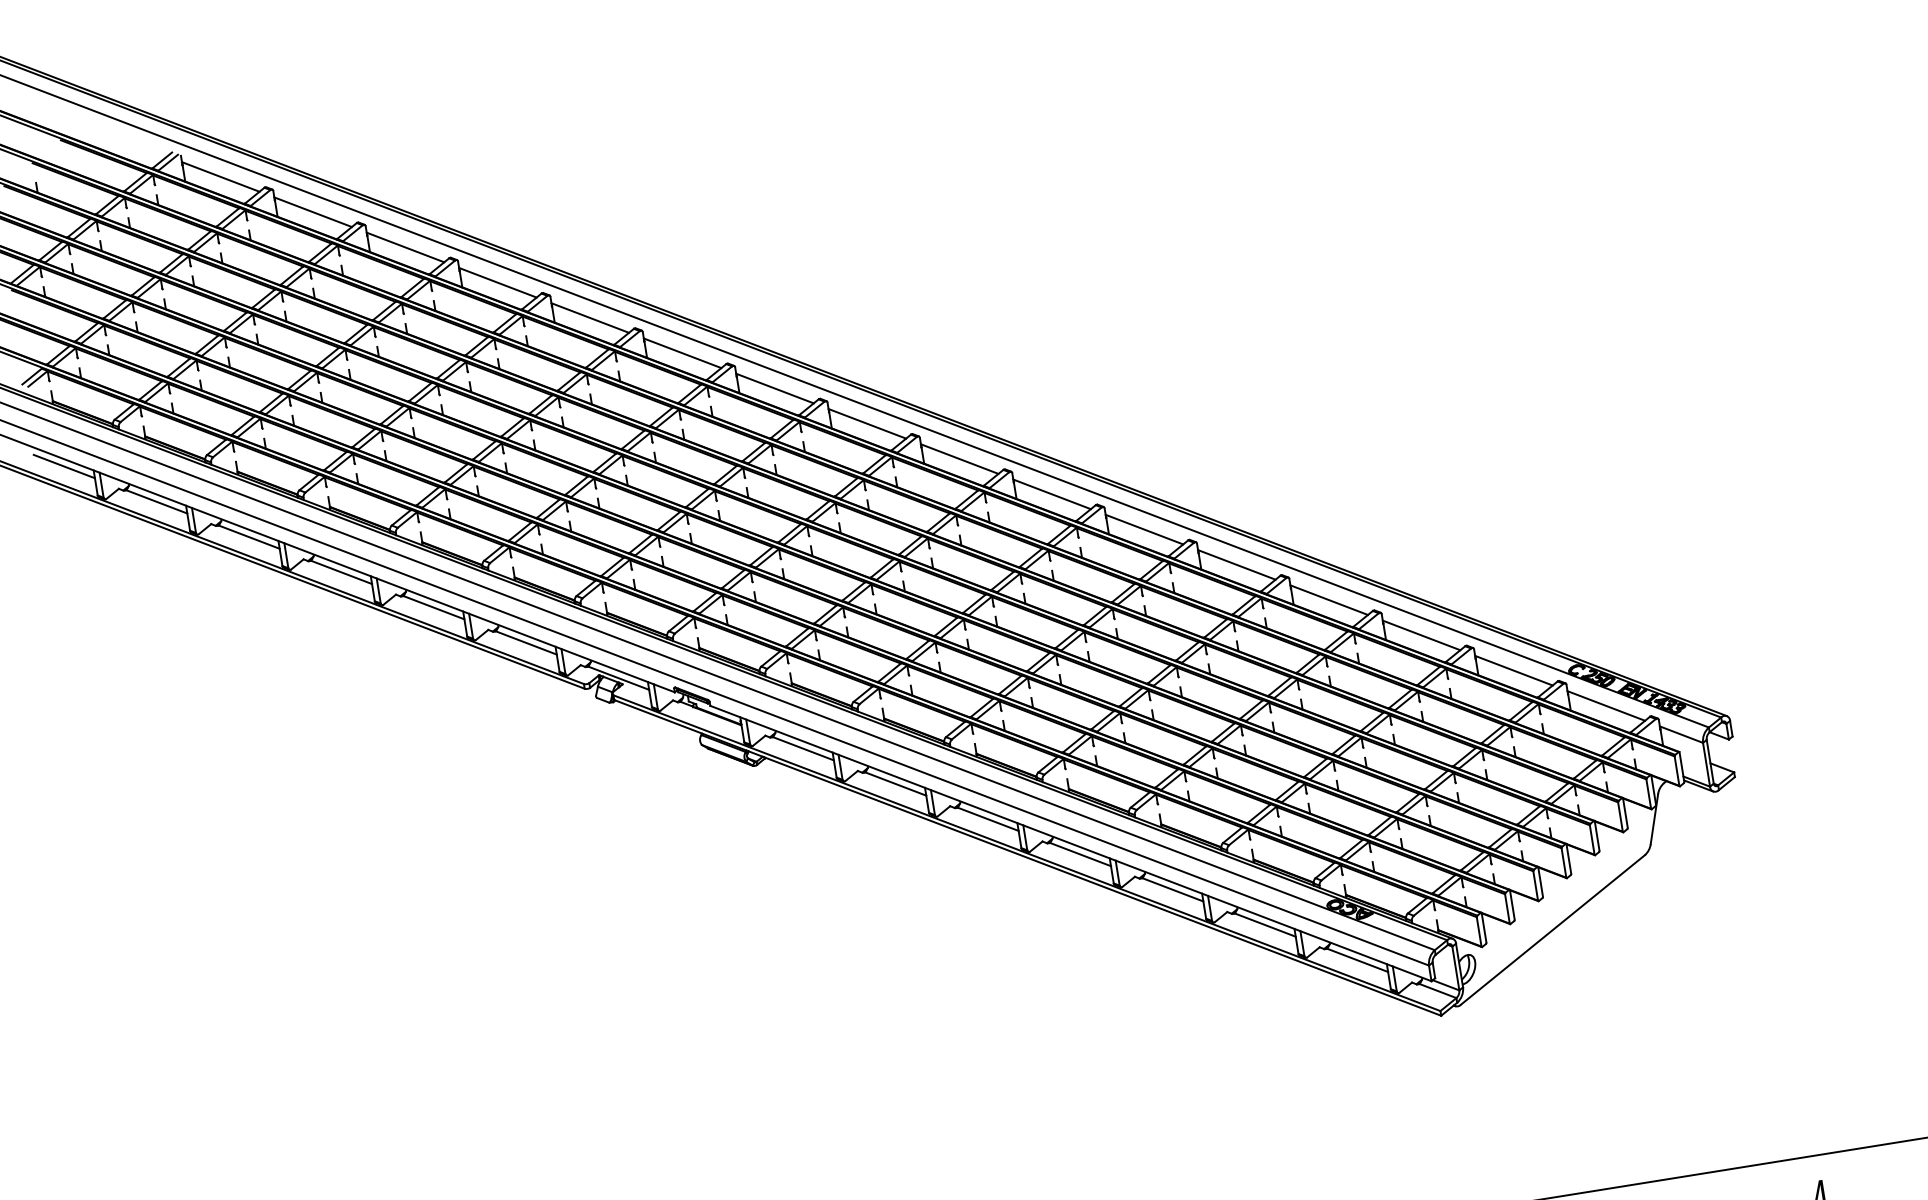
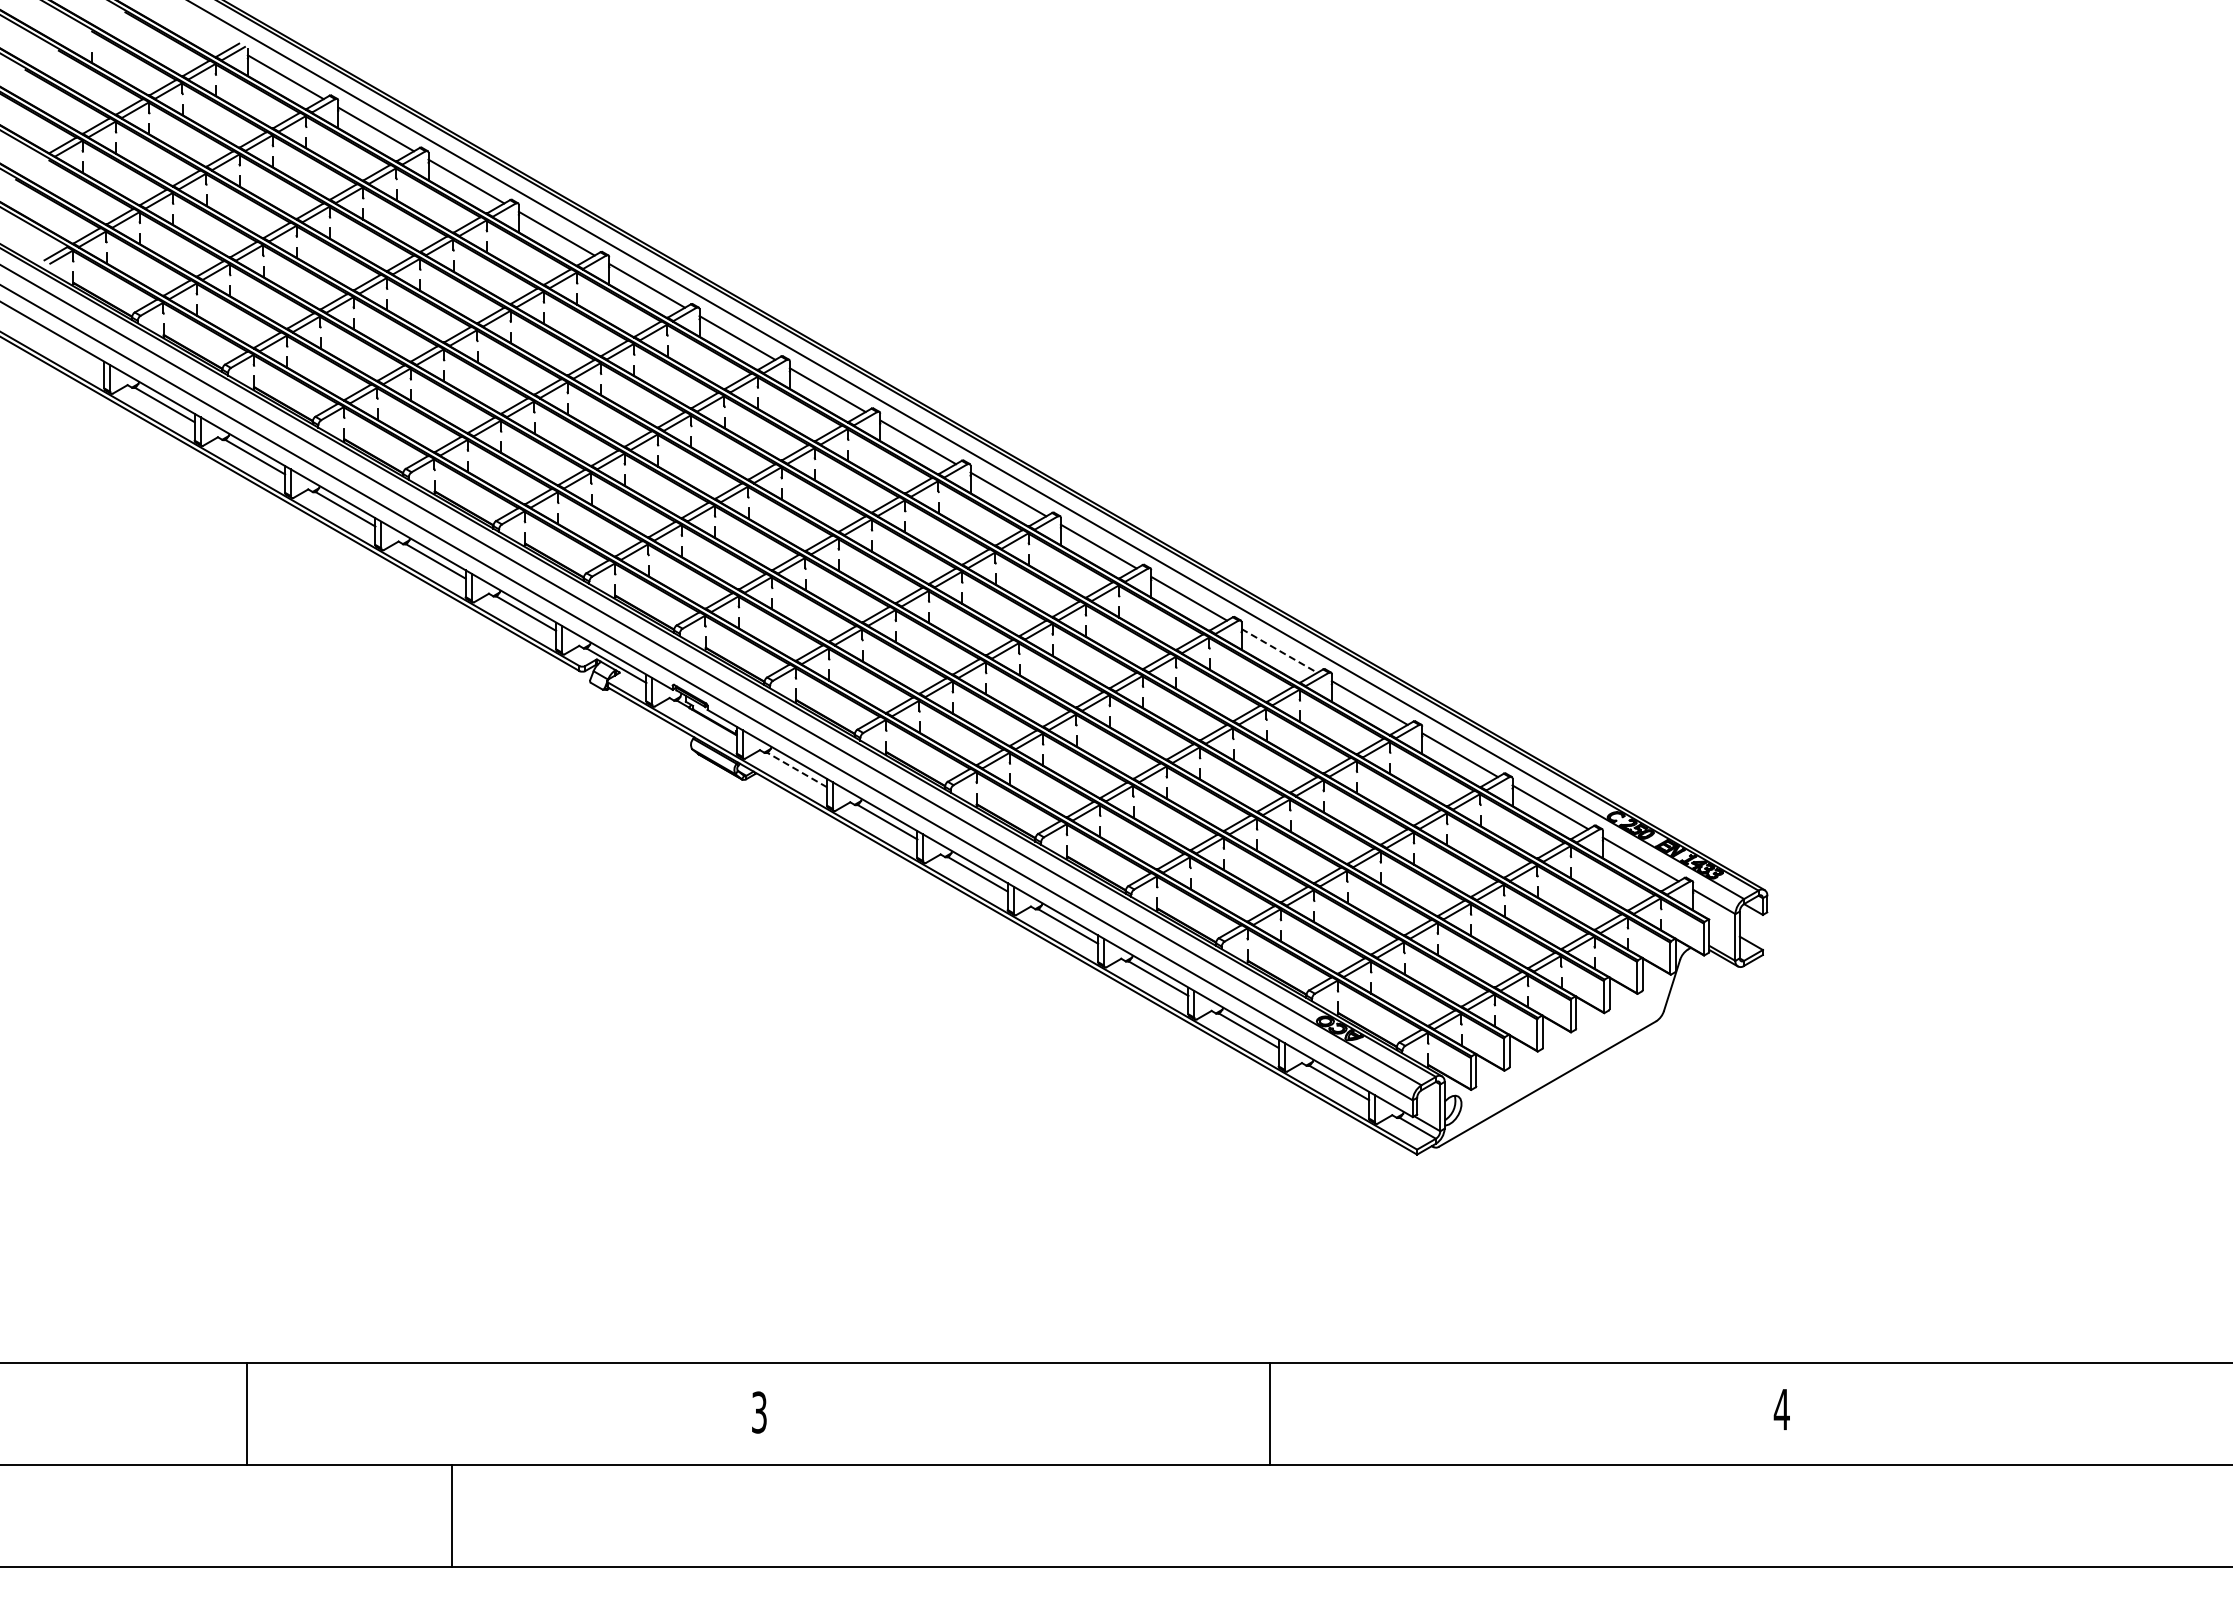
line: (64, 466) -> (74, 352), removed
line: (1236, 564) -> (1279, 650), solid -> dashed
line: (803, 749) -> (797, 770), solid -> dashed

